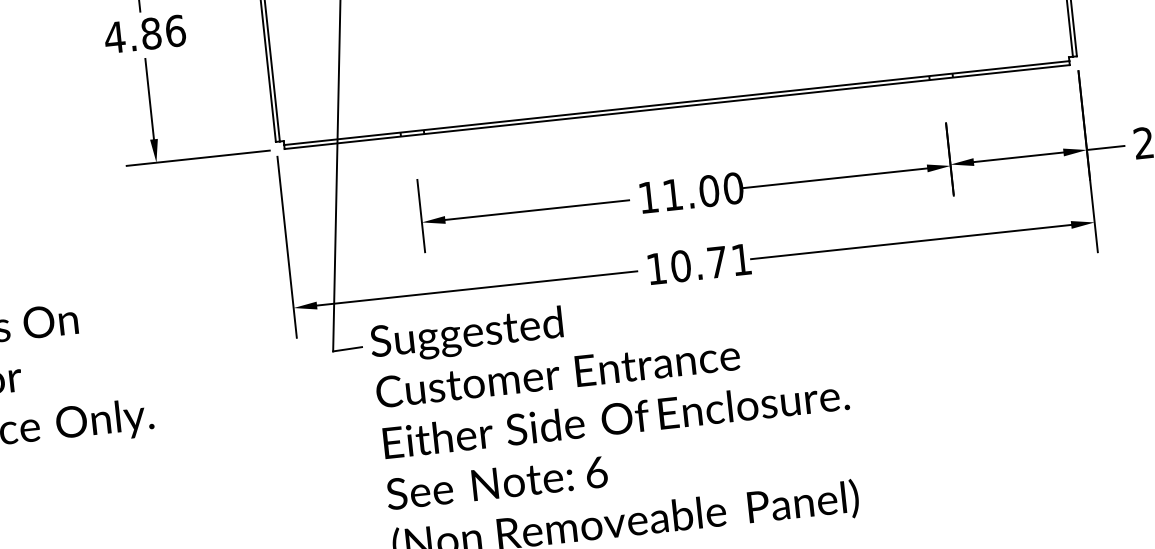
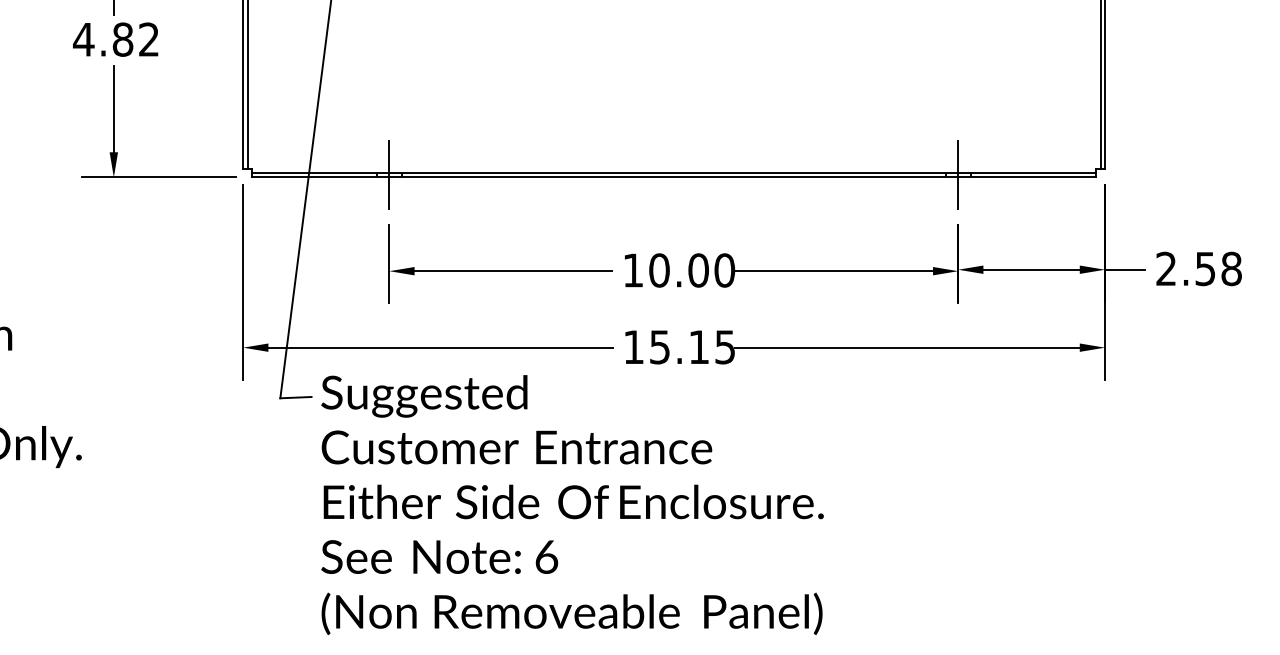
text: (175, 30) -> (149, 39), 4.86 -> 4.82
line: (941, 76) -> (958, 175), added
line: (412, 133) -> (389, 175), added
text: (672, 194) -> (659, 270), 11.00 -> 10.00
text: (710, 263) -> (691, 347), 10.71 -> 15.15

